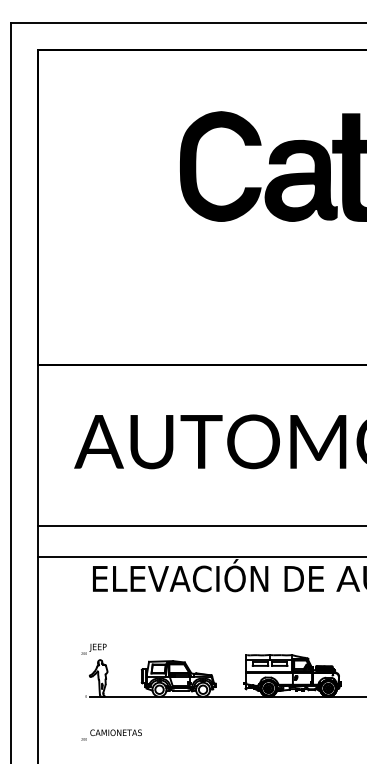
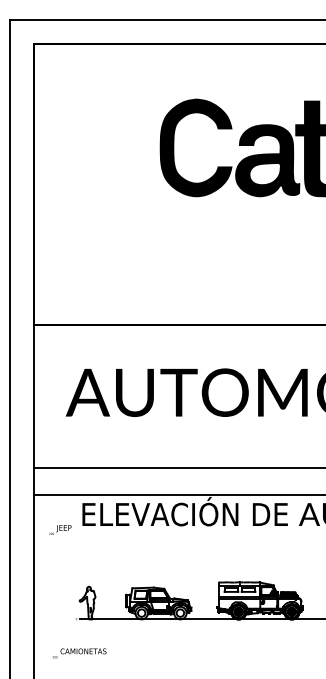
text: (93, 648) -> (59, 529), moved
text: (111, 734) -> (79, 652), moved

